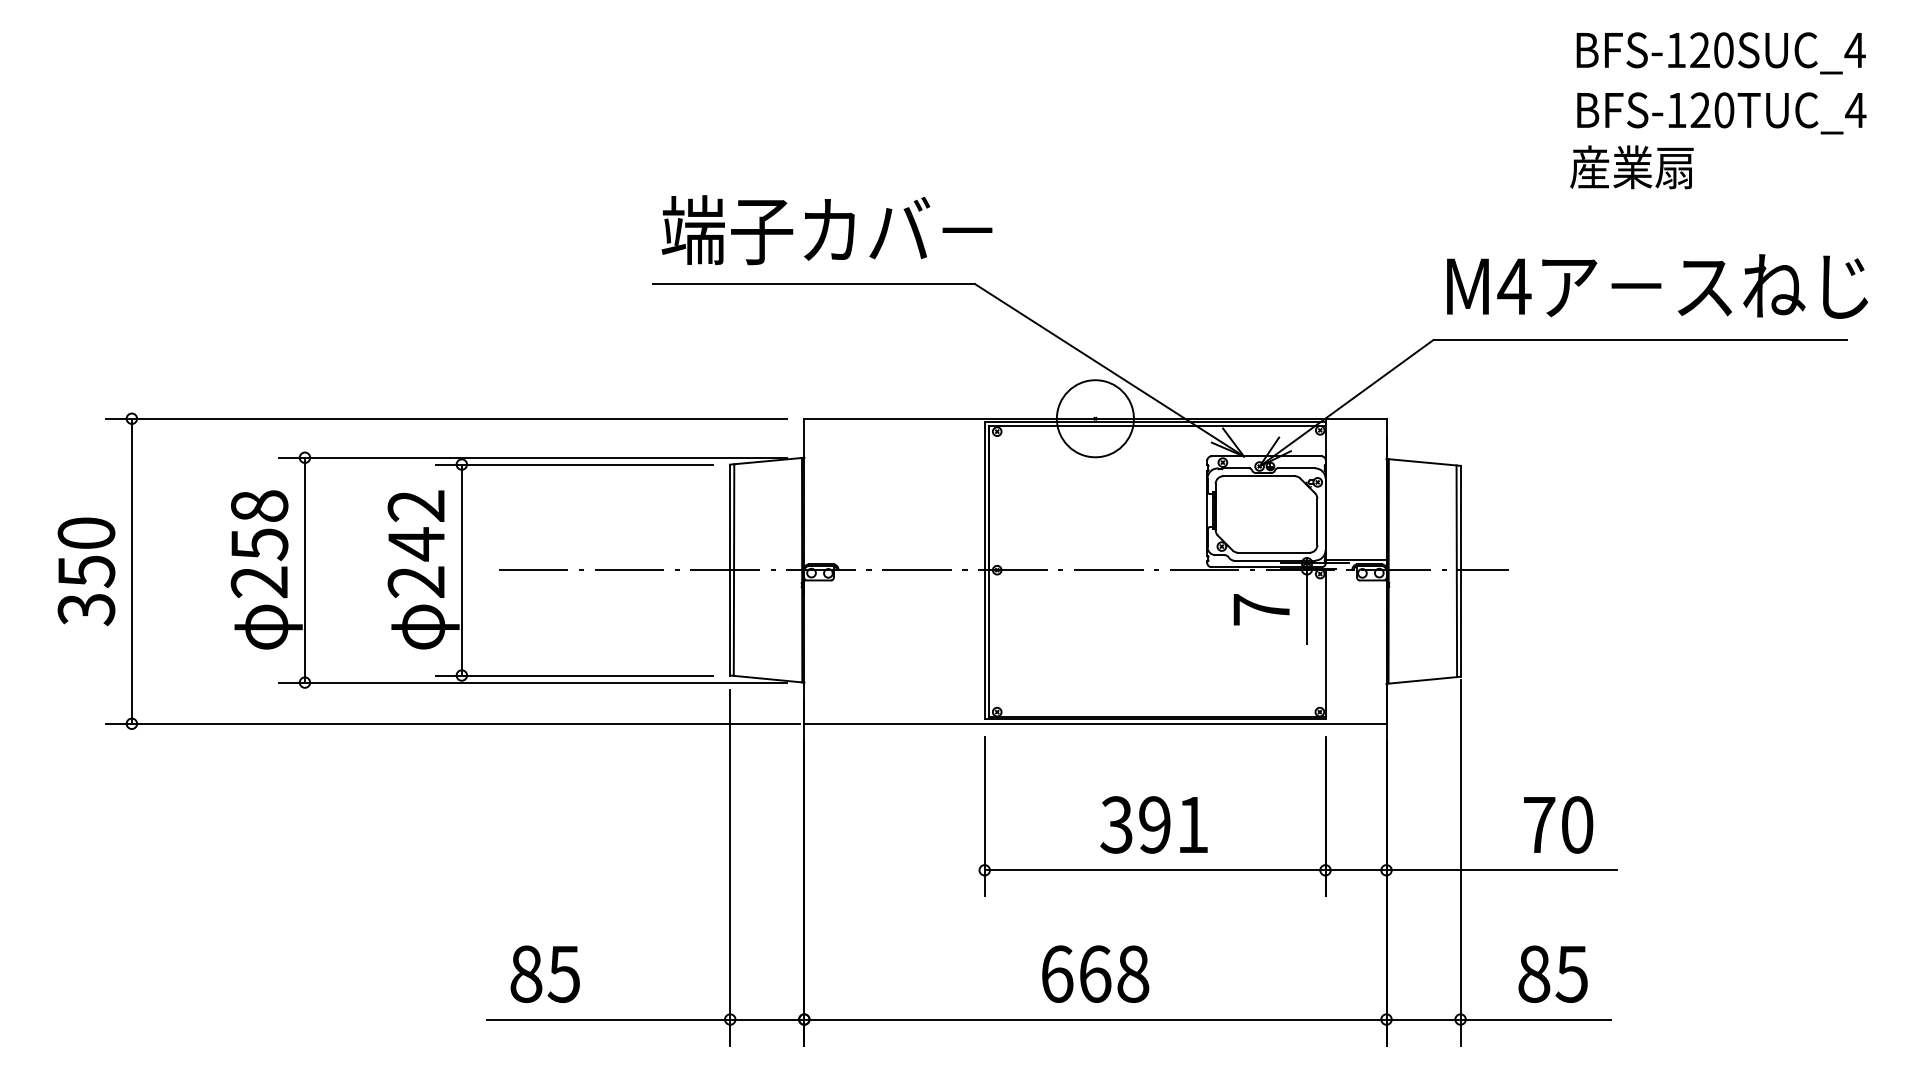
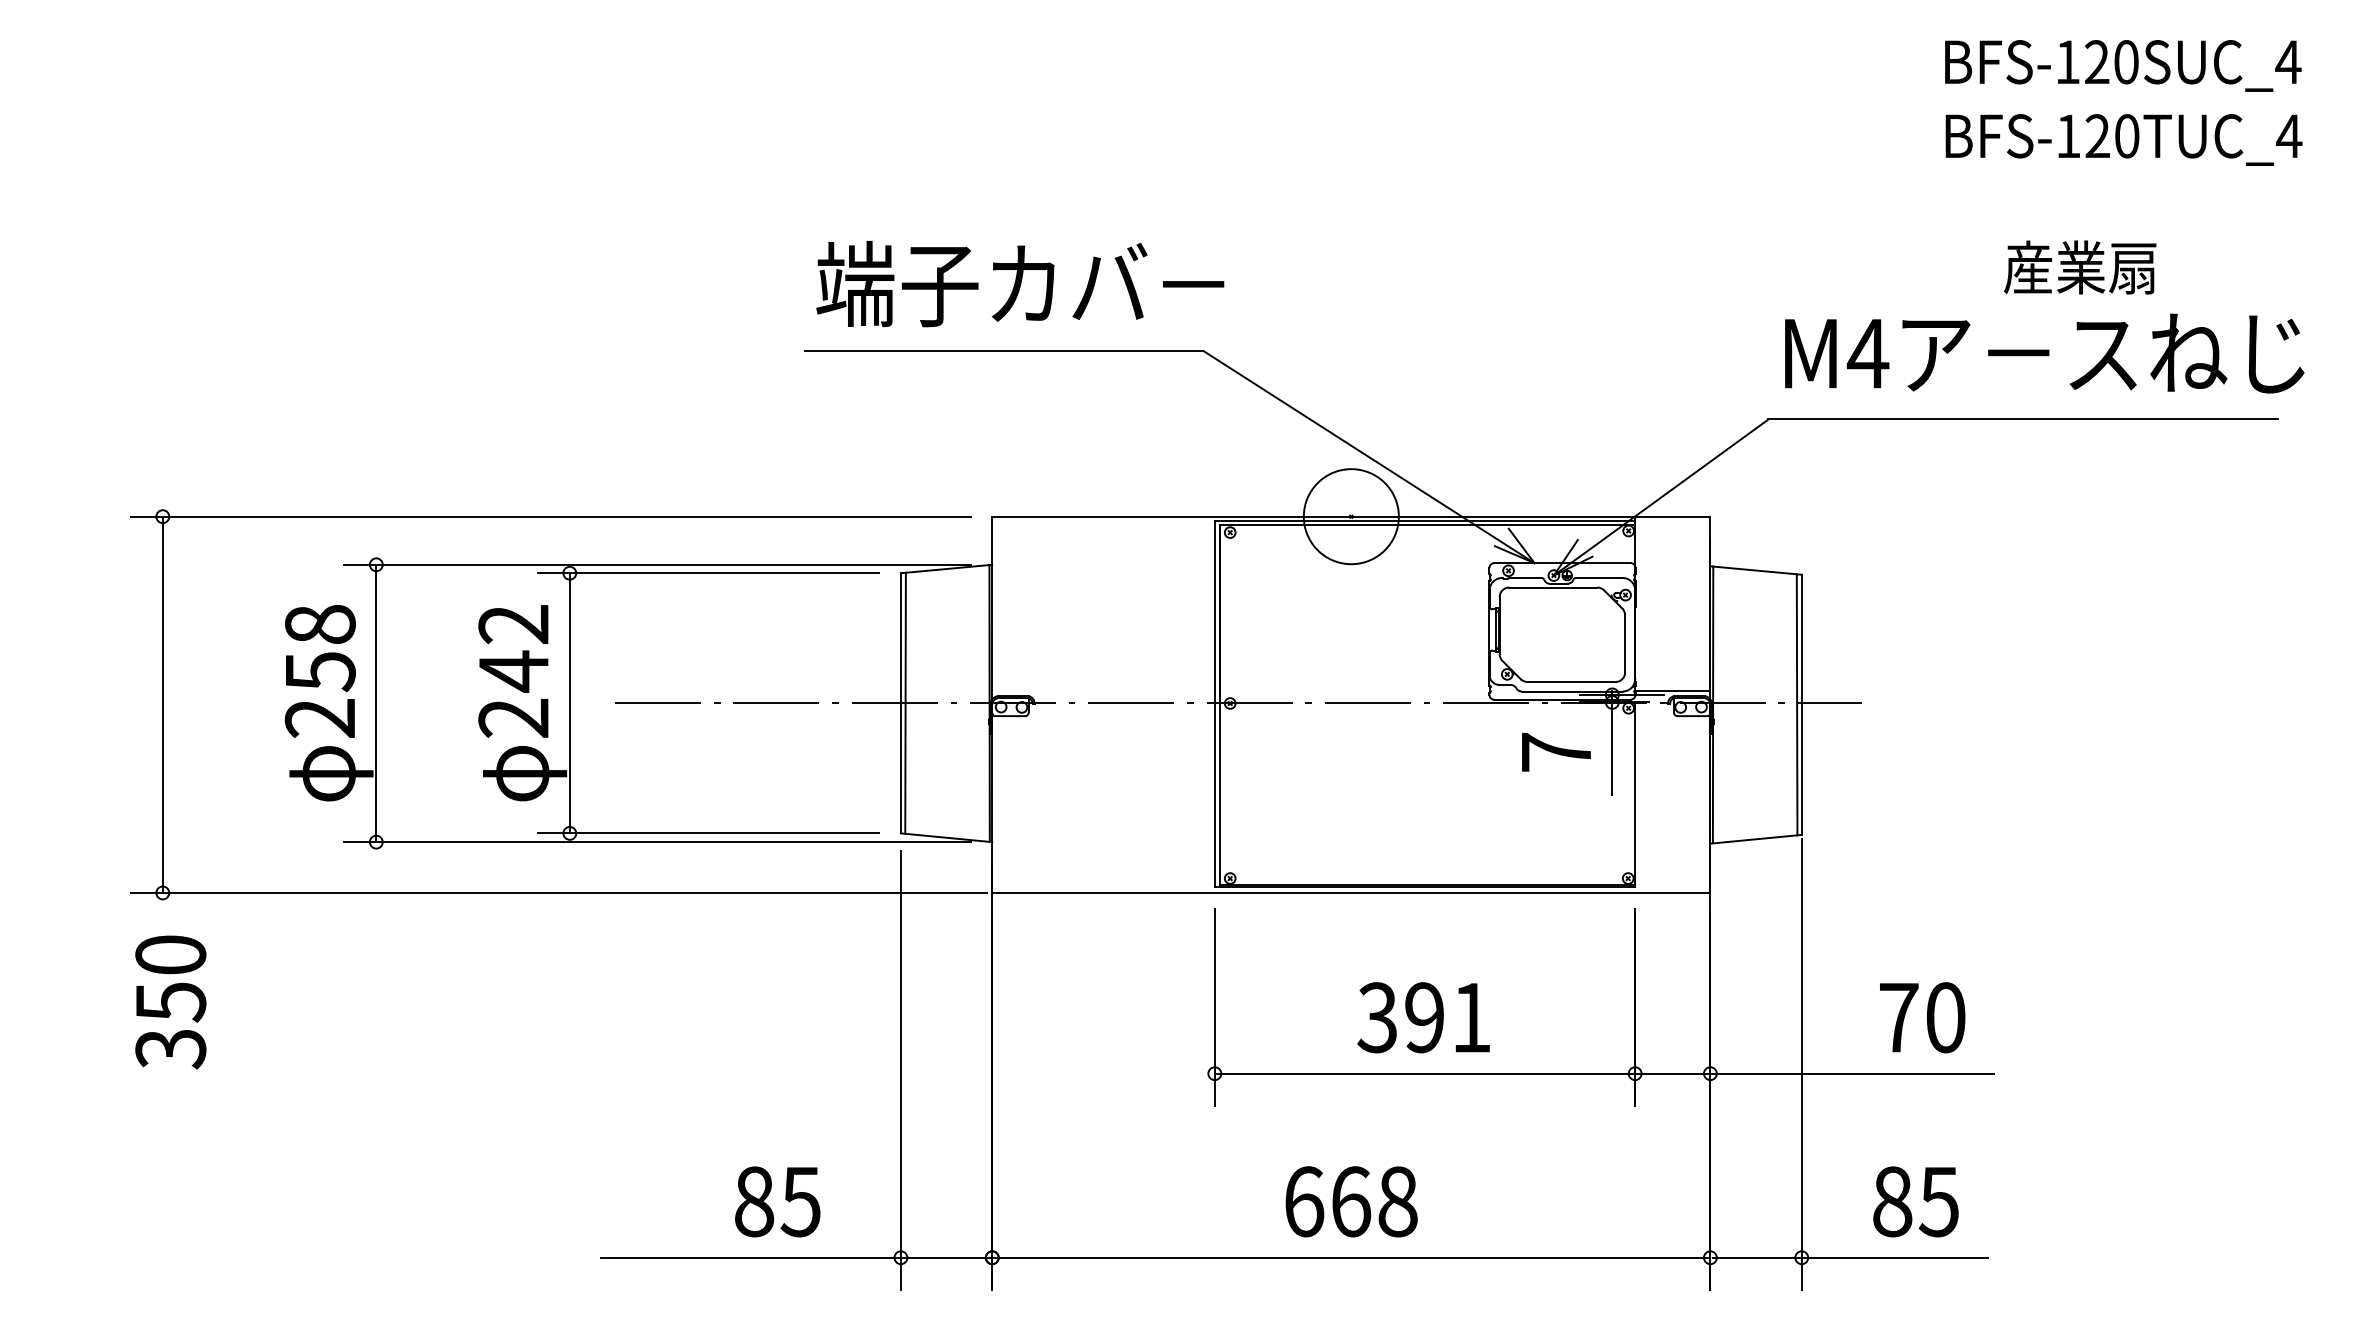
text: (1632, 167) -> (2080, 267), moved
text: (86, 571) -> (170, 1002), moved
text: (545, 973) -> (777, 1201), moved

